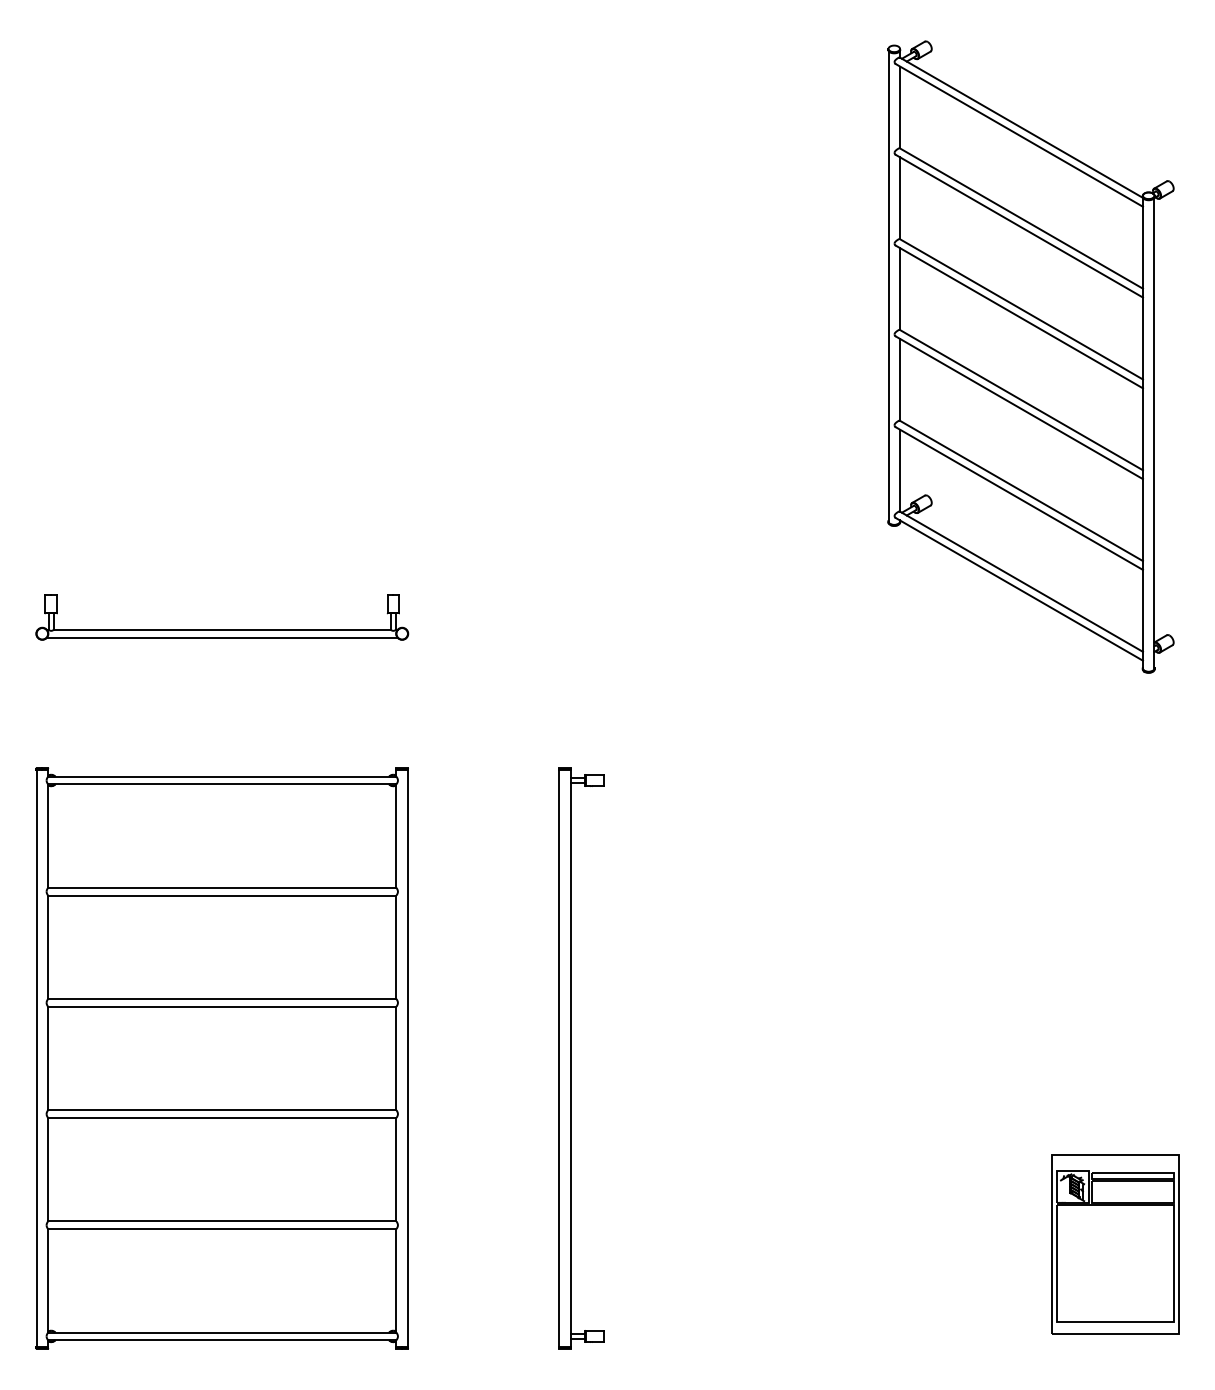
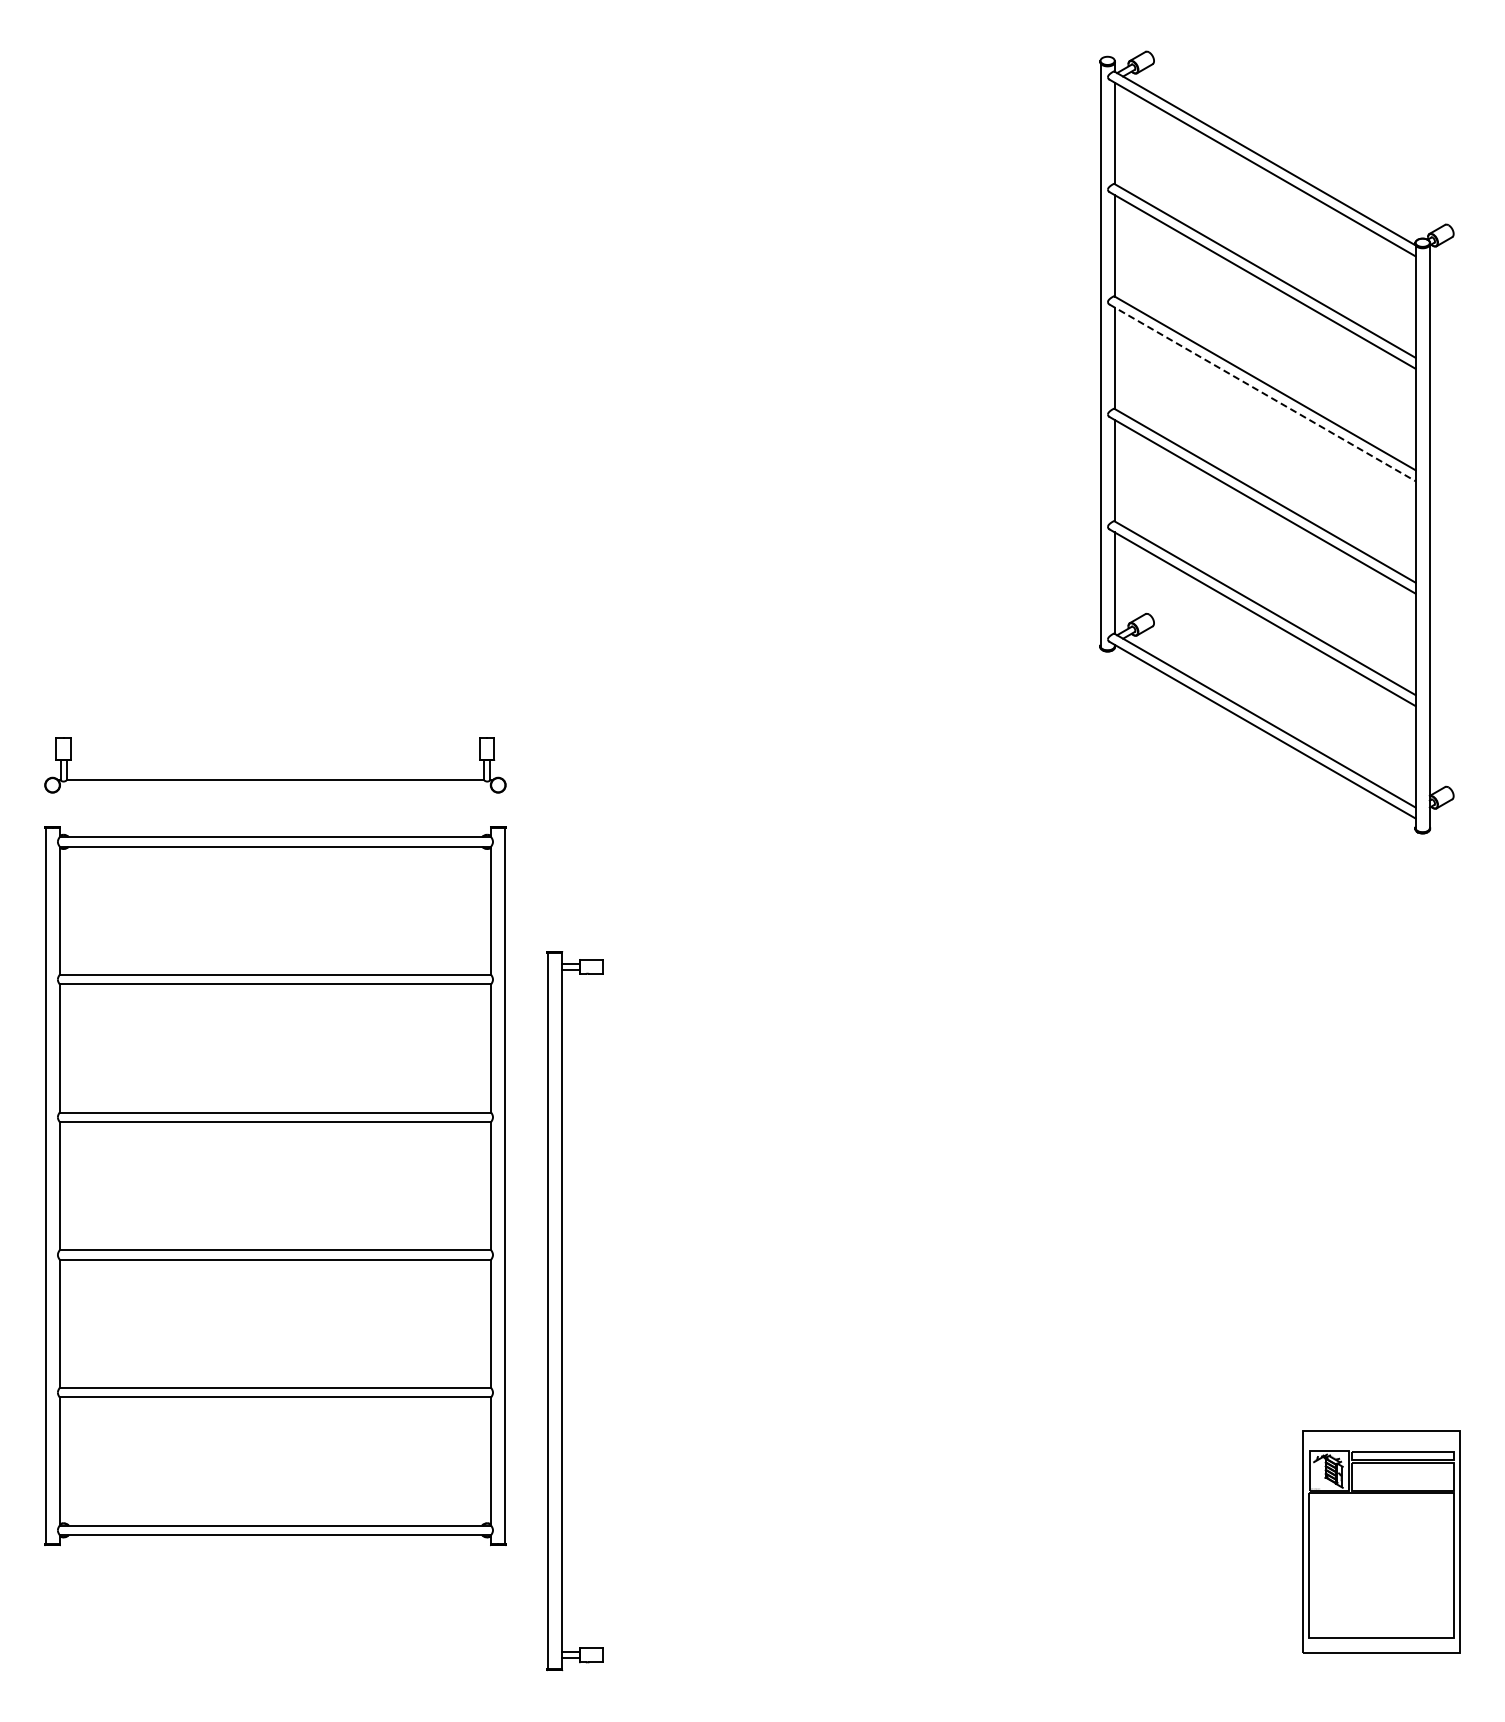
line: (1019, 316) -> (1262, 392), solid -> dashed
line: (222, 637) -> (275, 789), removed
part: (222, 1058) -> (275, 1186), moved
part: (571, 1058) -> (562, 1311), moved

